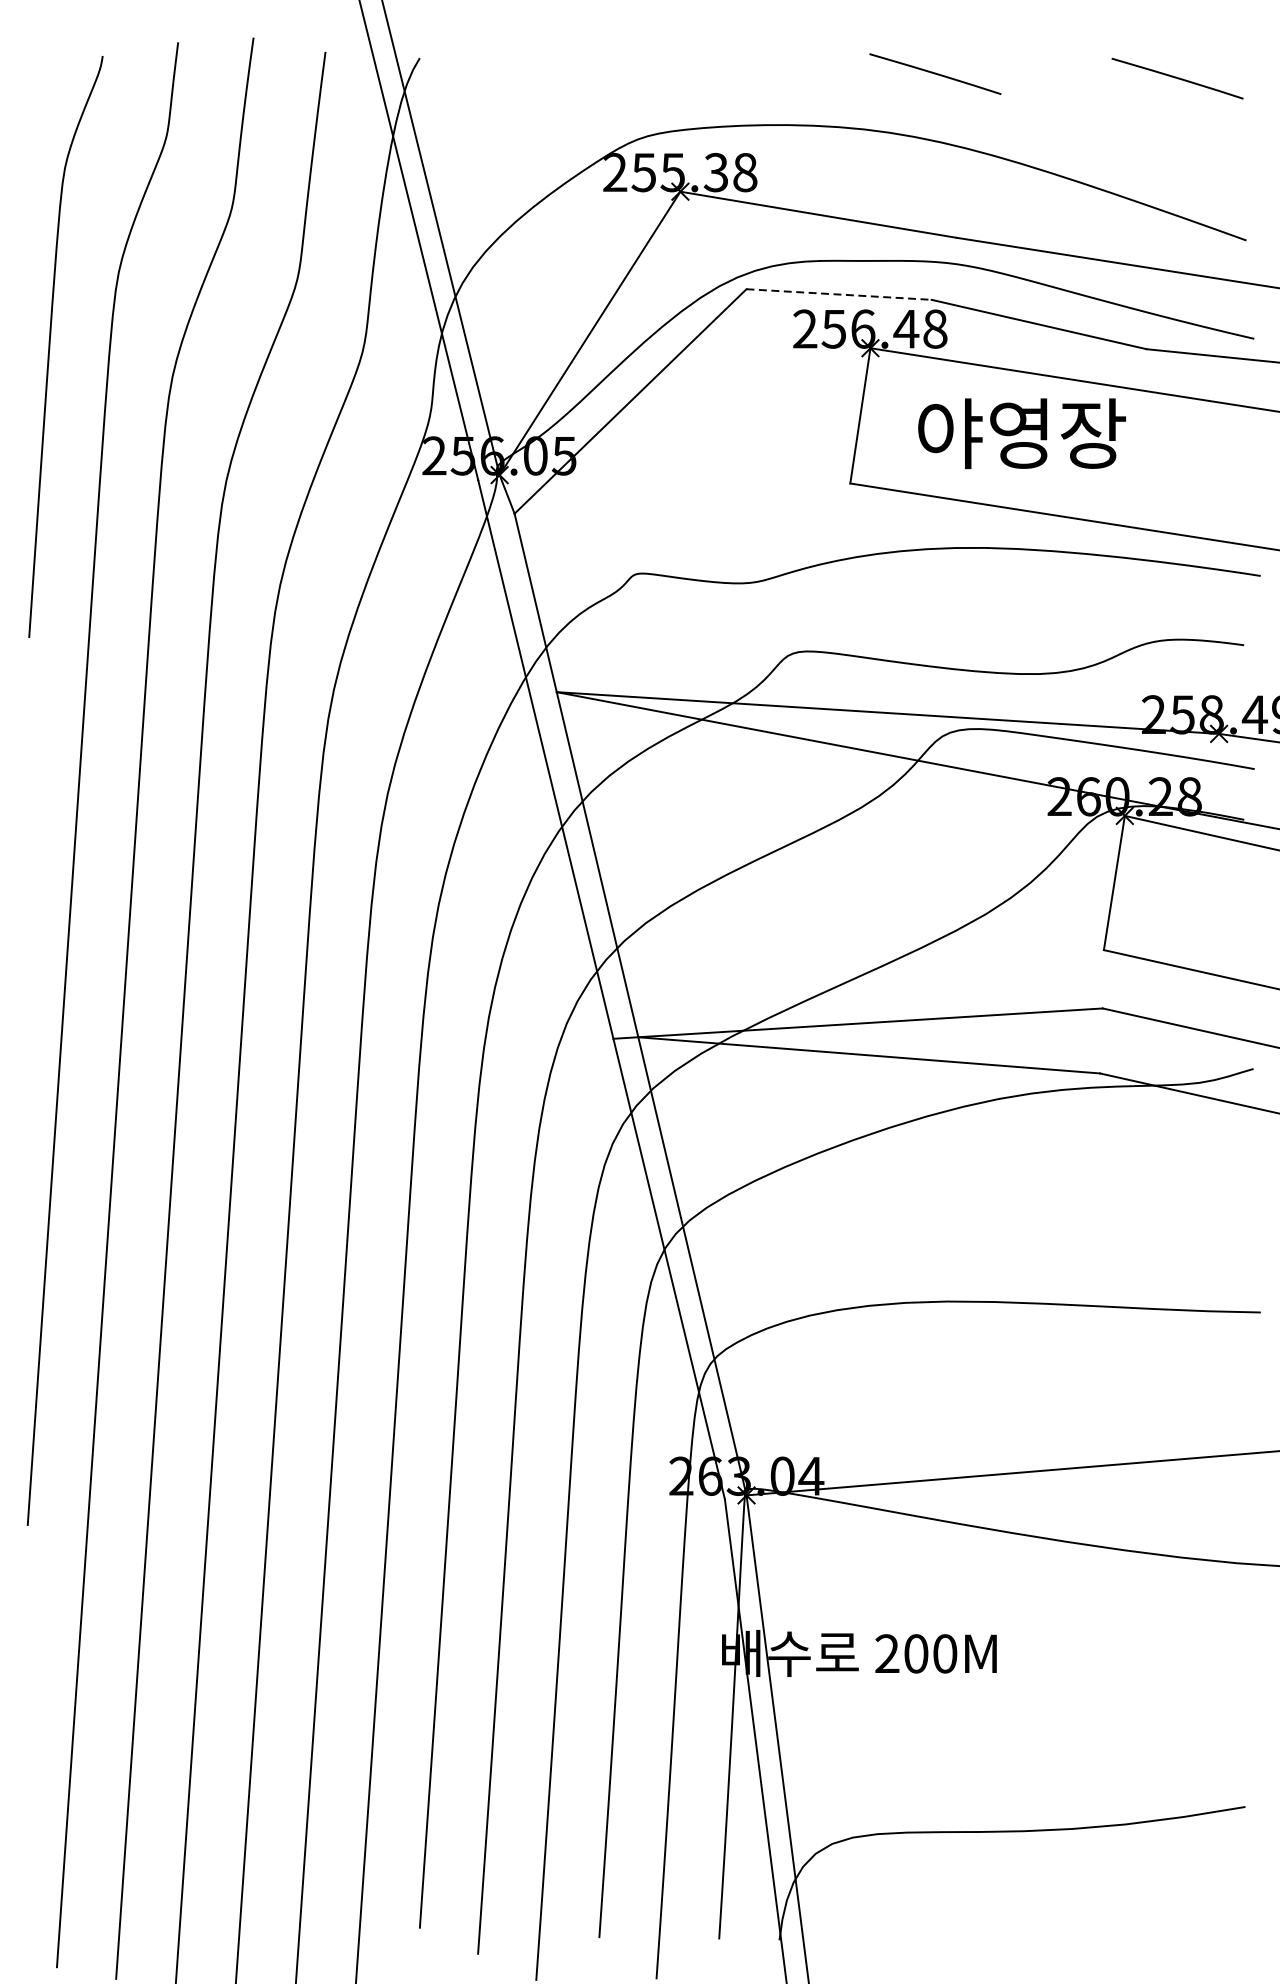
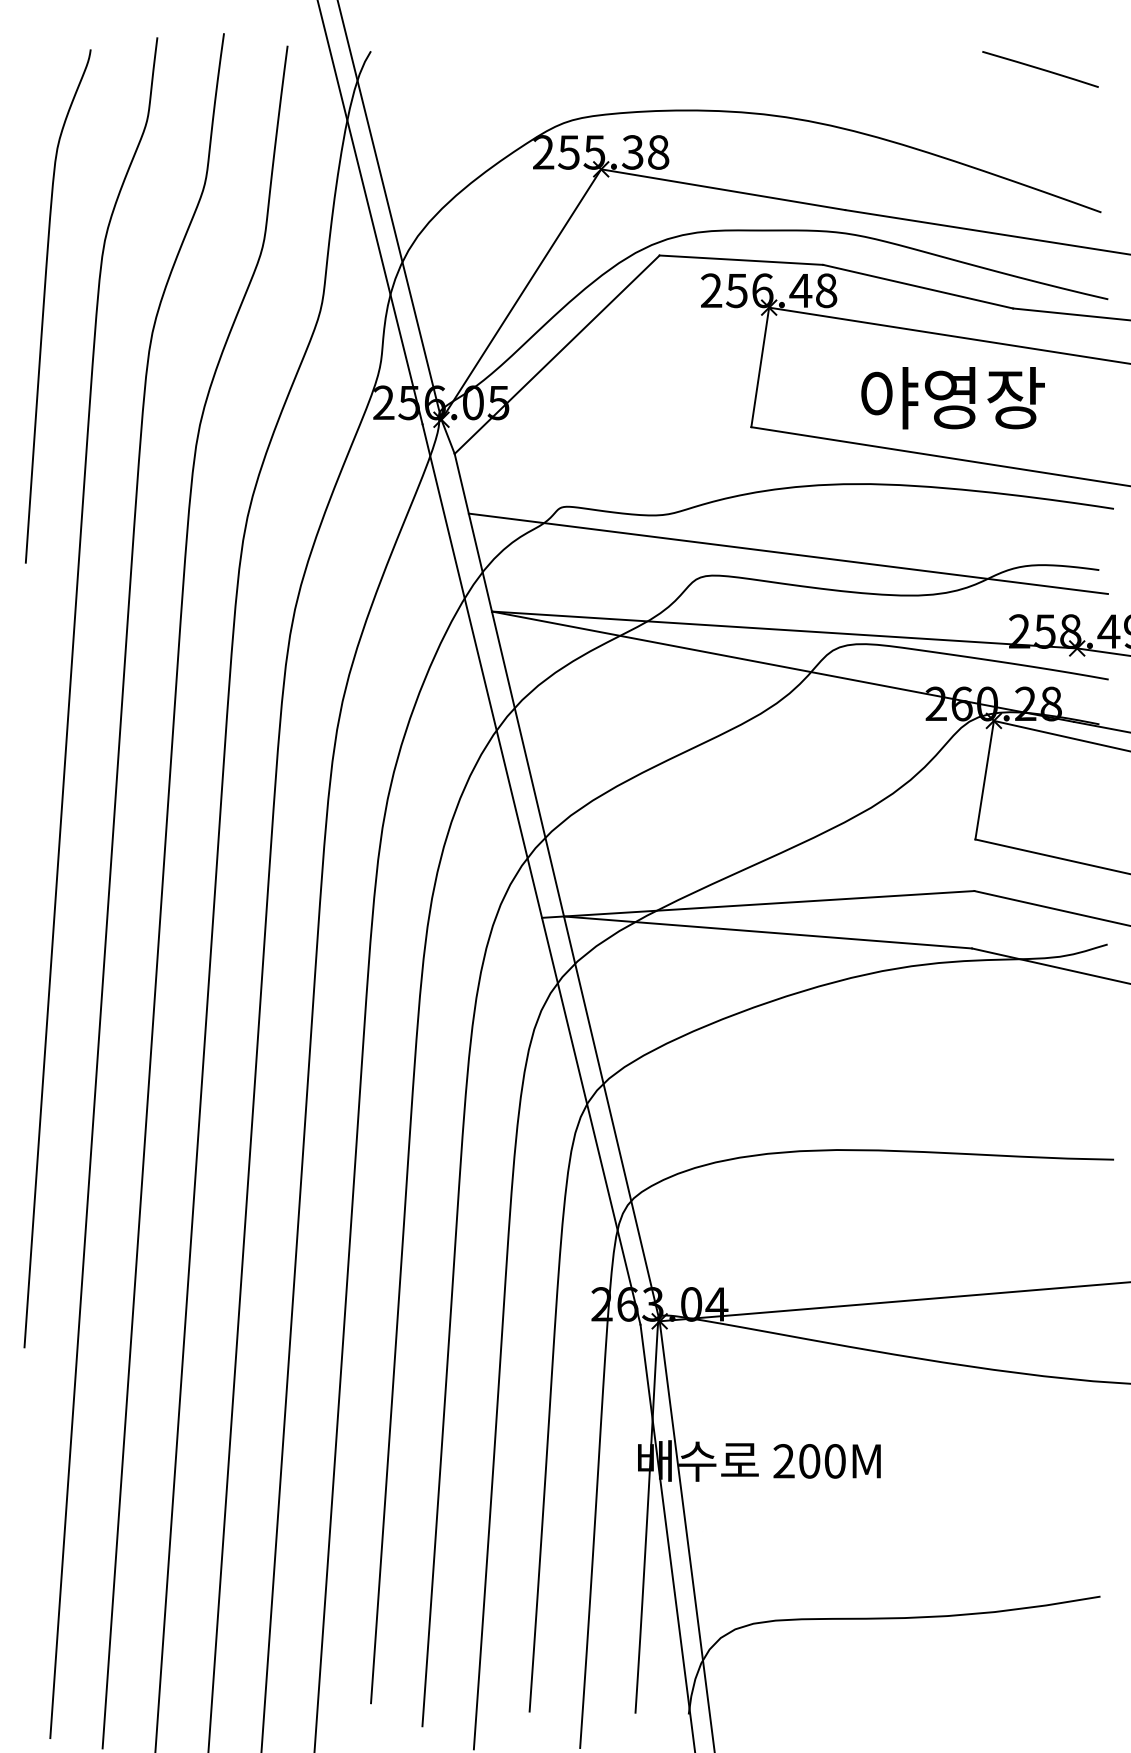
line: (935, 74) -> (826, 65), removed
line: (839, 294) -> (741, 260), dashed -> solid
text: (1021, 434) -> (952, 398), moved
line: (891, 626) -> (787, 553), added

